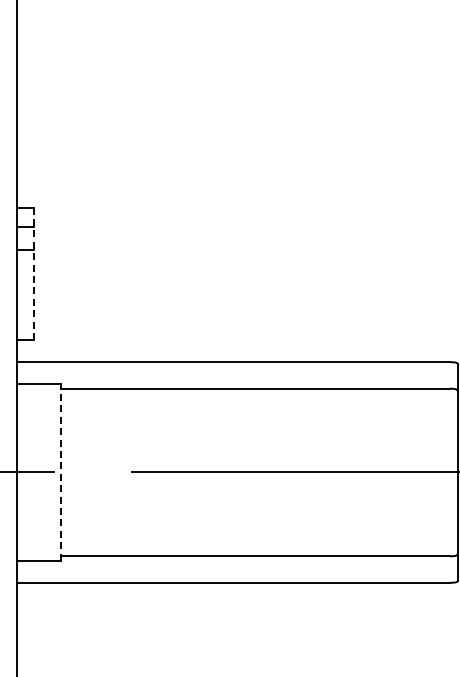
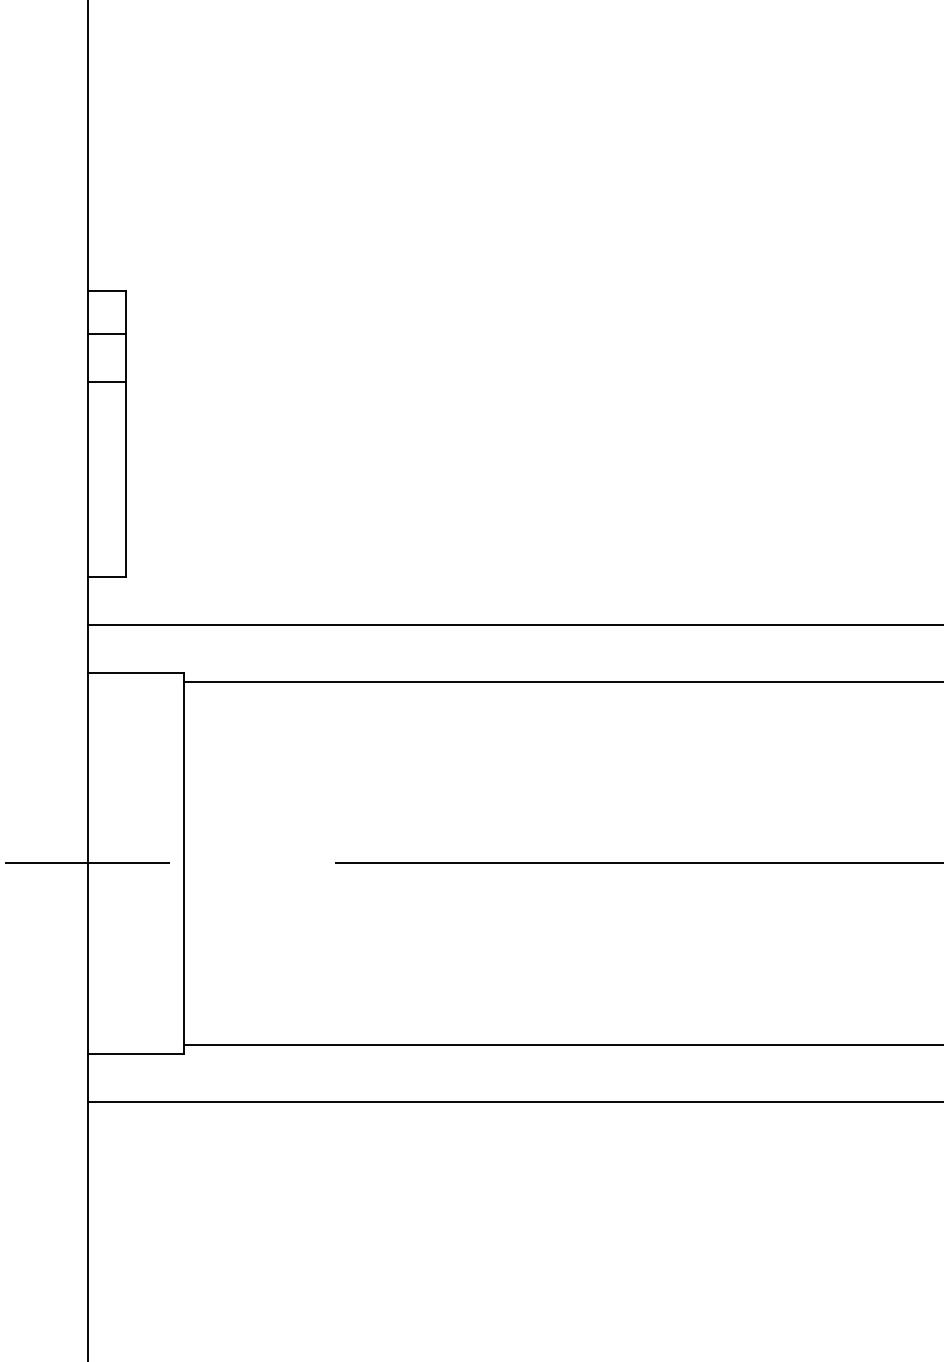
line: (34, 273) -> (126, 433), dashed -> solid
line: (60, 471) -> (182, 861), dashed -> solid

